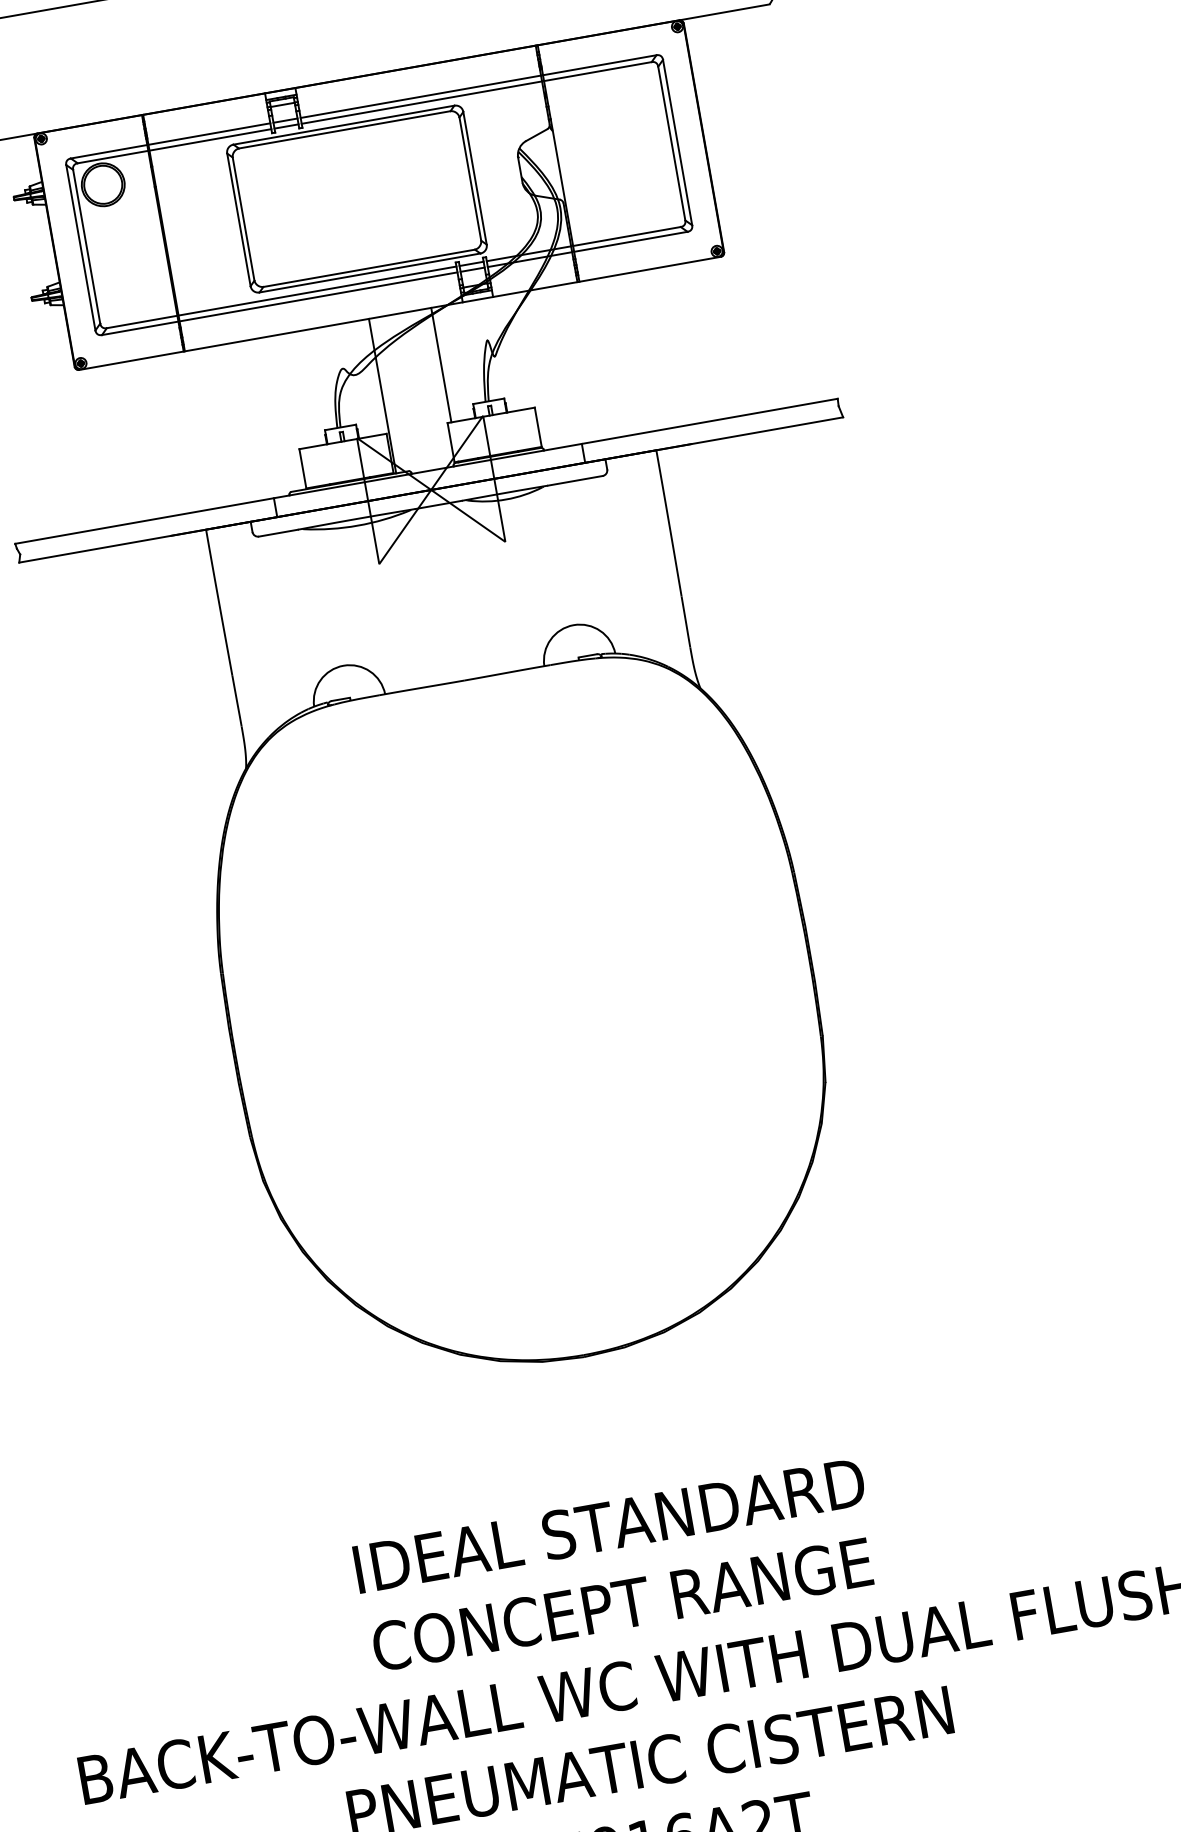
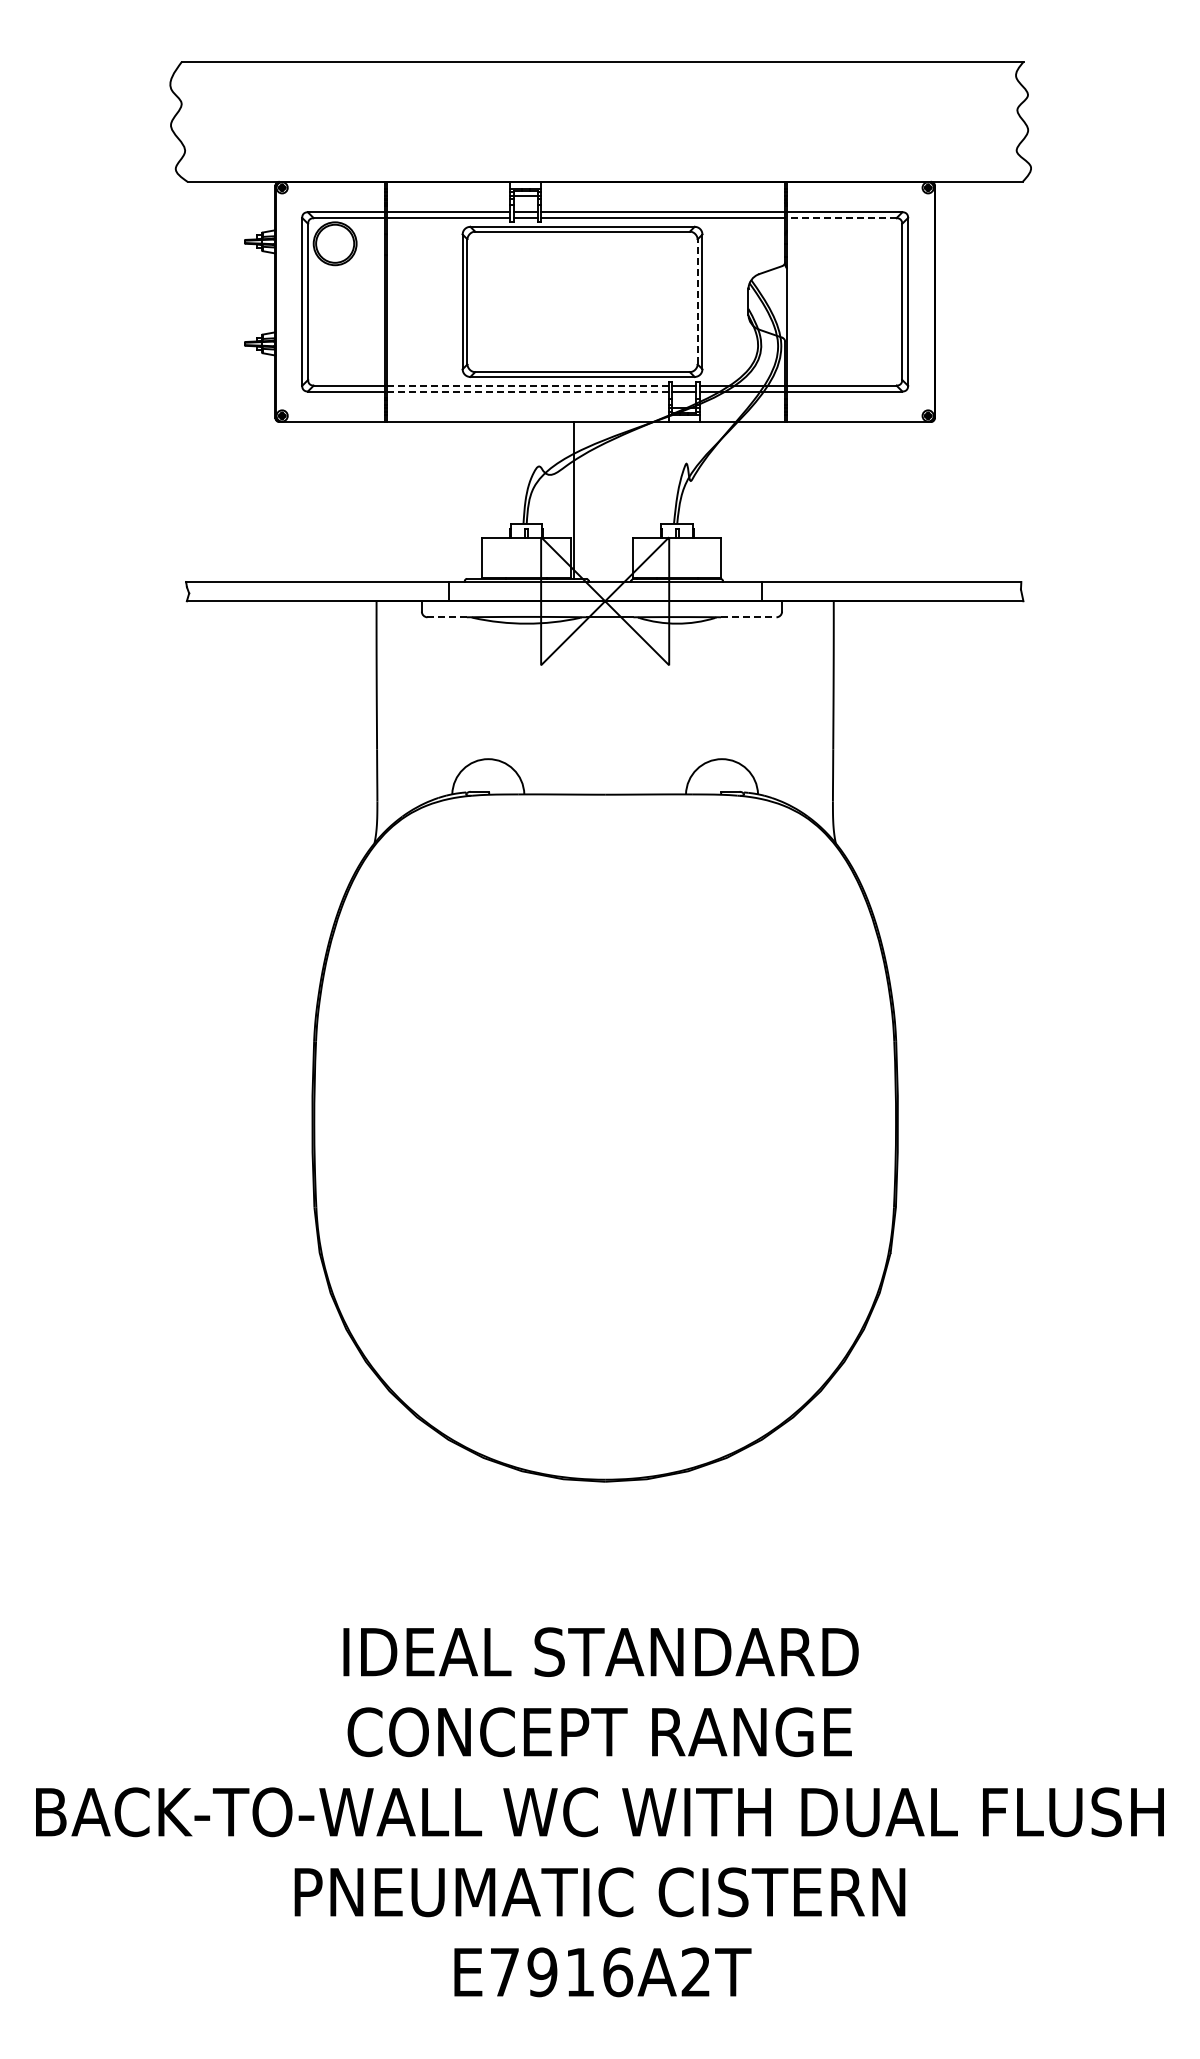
line: (597, 71) -> (841, 218), solid -> dashed
line: (470, 178) -> (697, 301), solid -> dashed
line: (318, 290) -> (528, 385), solid -> dashed
line: (319, 296) -> (528, 391), solid -> dashed
line: (440, 364) -> (636, 479), removed
line: (575, 481) -> (748, 617), solid -> dashed
line: (278, 533) -> (447, 617), solid -> dashed

